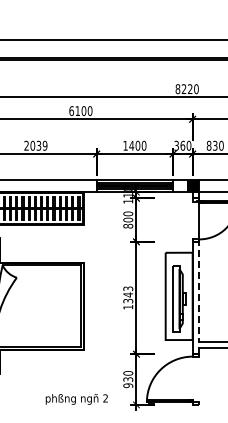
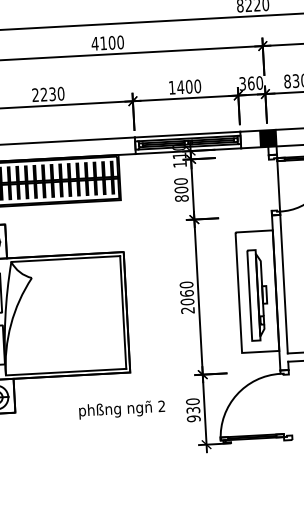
text: (71, 111) -> (94, 44), 6100 -> 4100
text: (38, 145) -> (51, 93), 2039 -> 2230
line: (198, 291) -> (283, 283), dashed -> solid
text: (128, 297) -> (187, 296), 1343 -> 2060
text: (76, 399) -> (121, 409), moved

